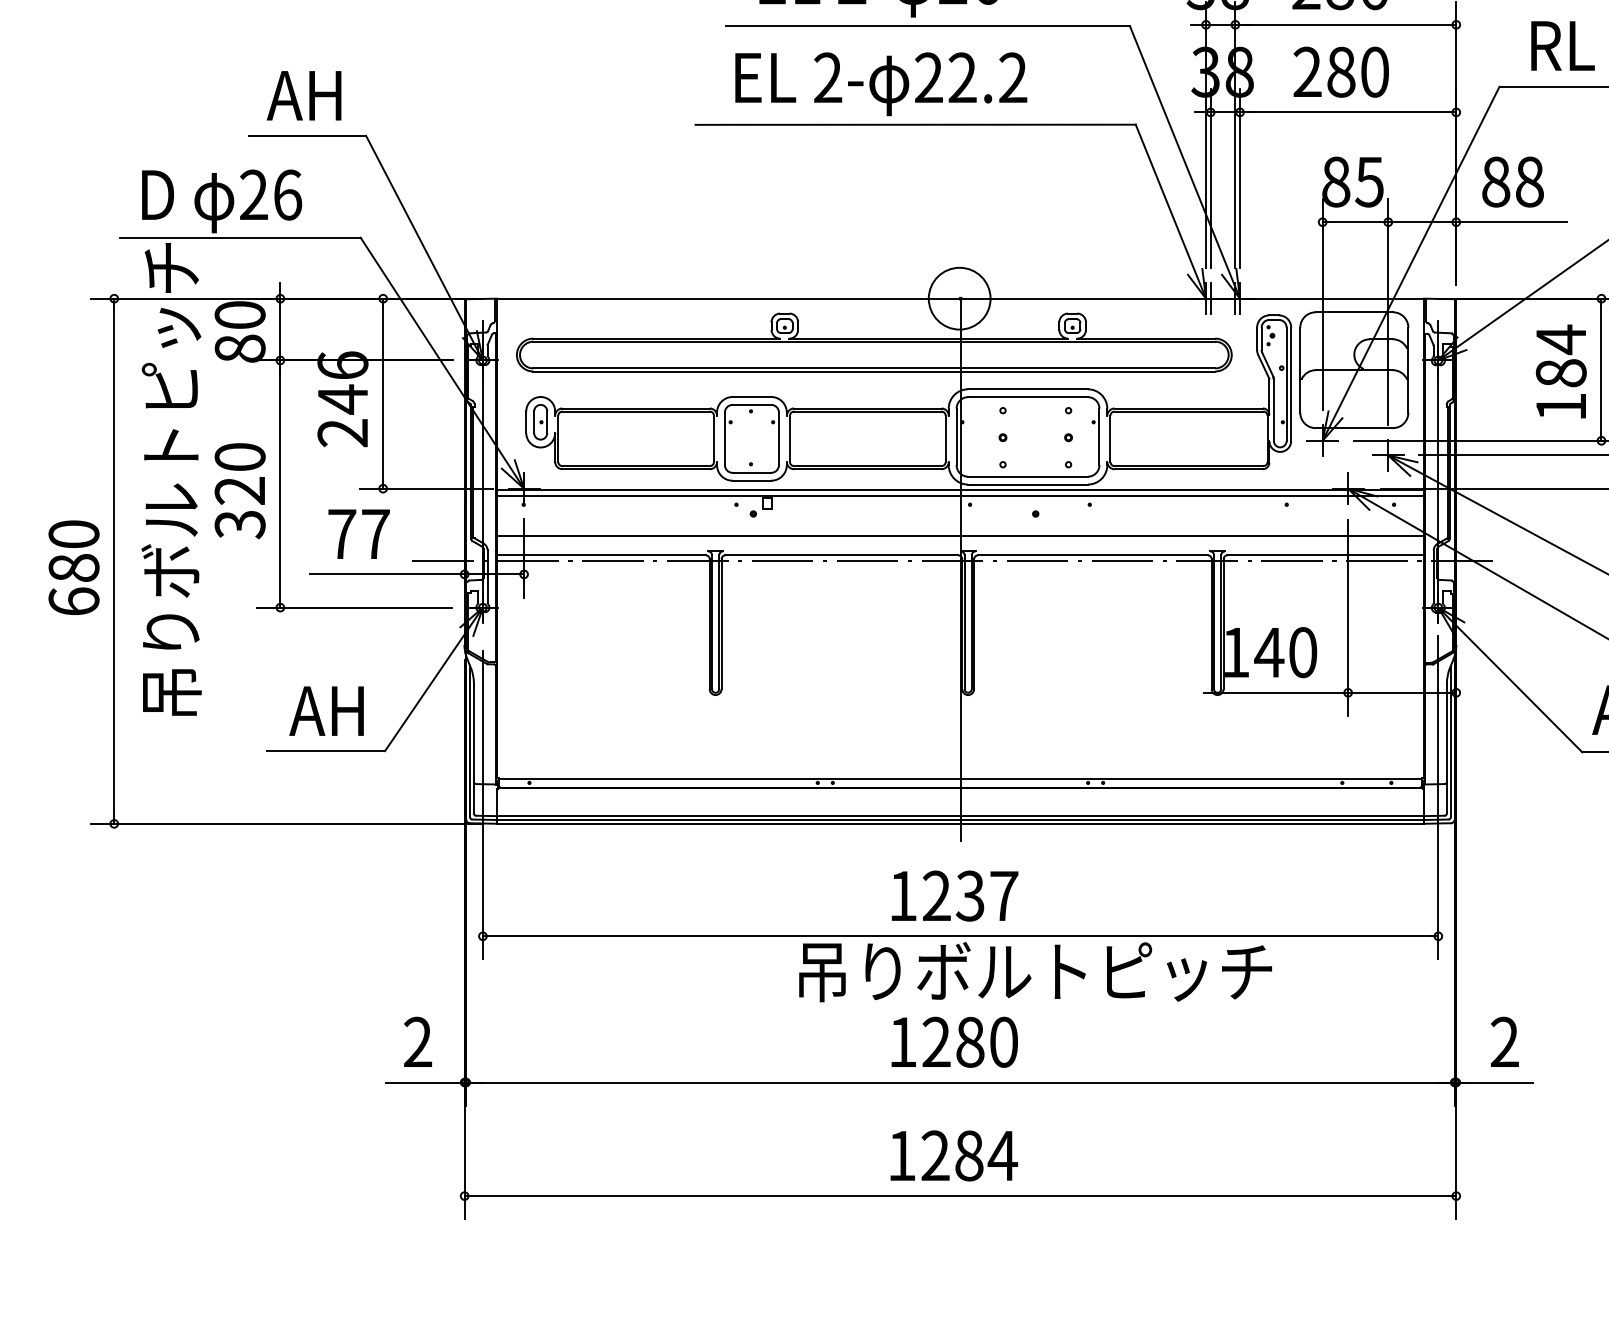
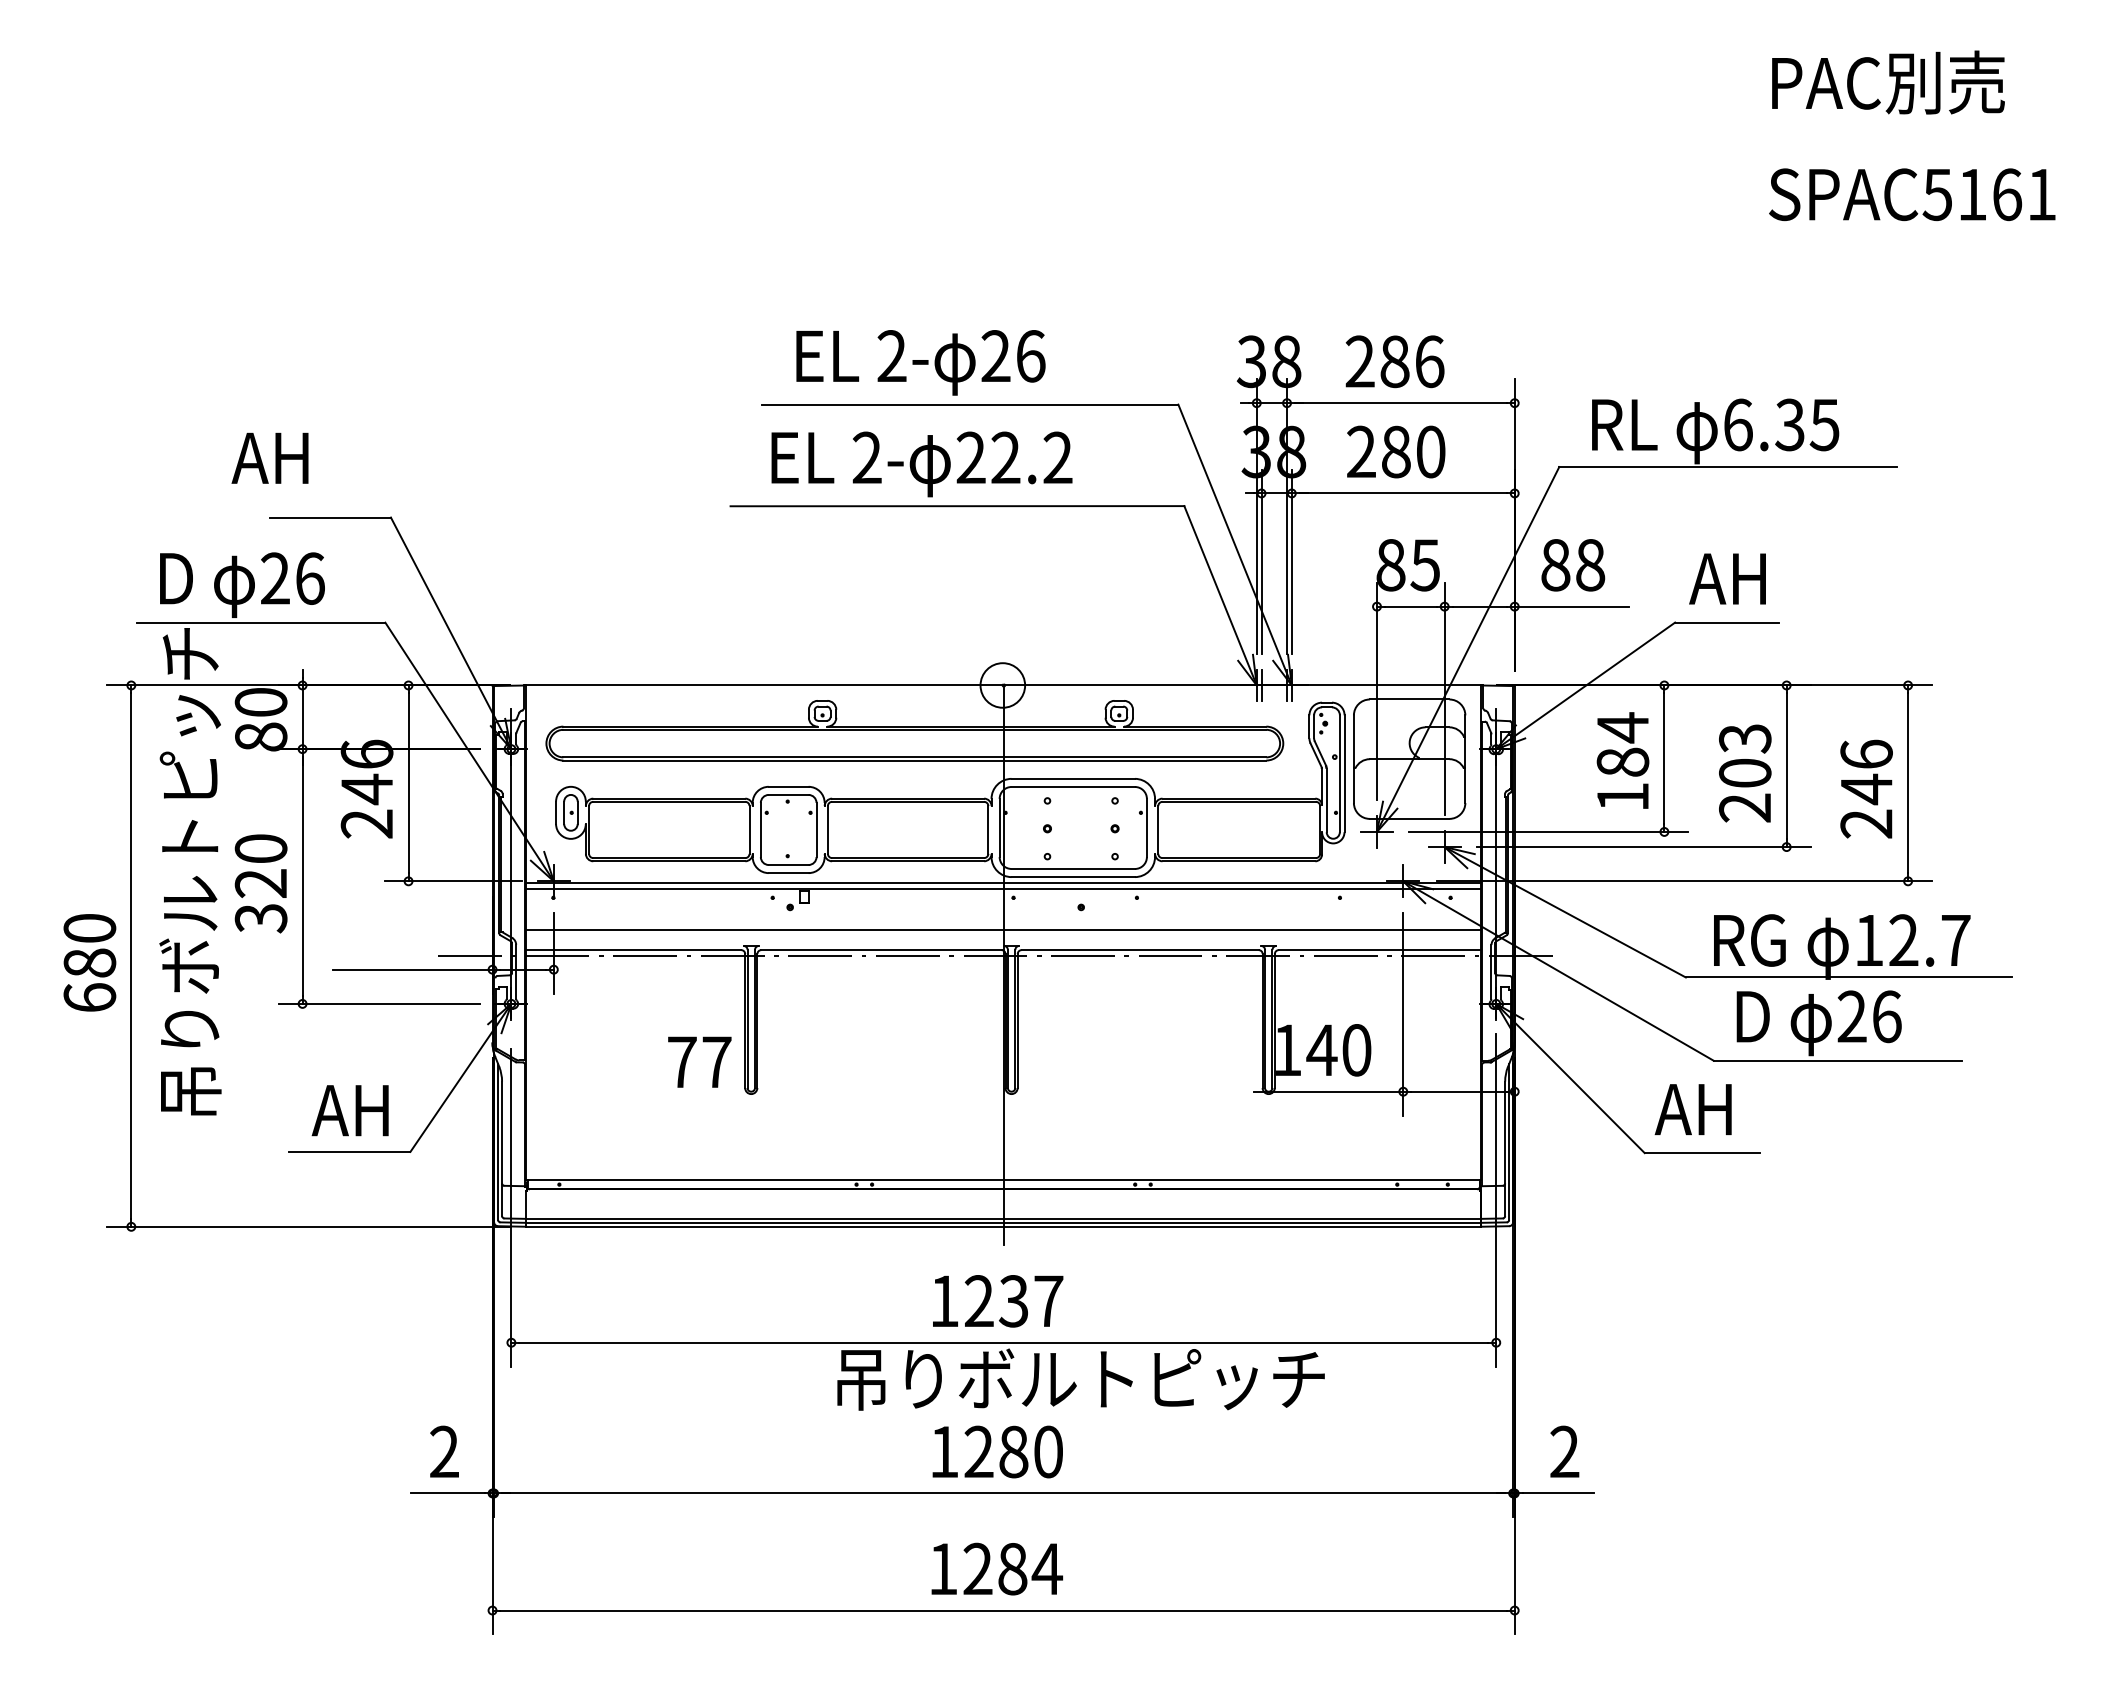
text: (303, 94) -> (269, 457), moved
circle: (959, 298) -> (1002, 685), size x0.7
text: (358, 533) -> (699, 1061), moved

